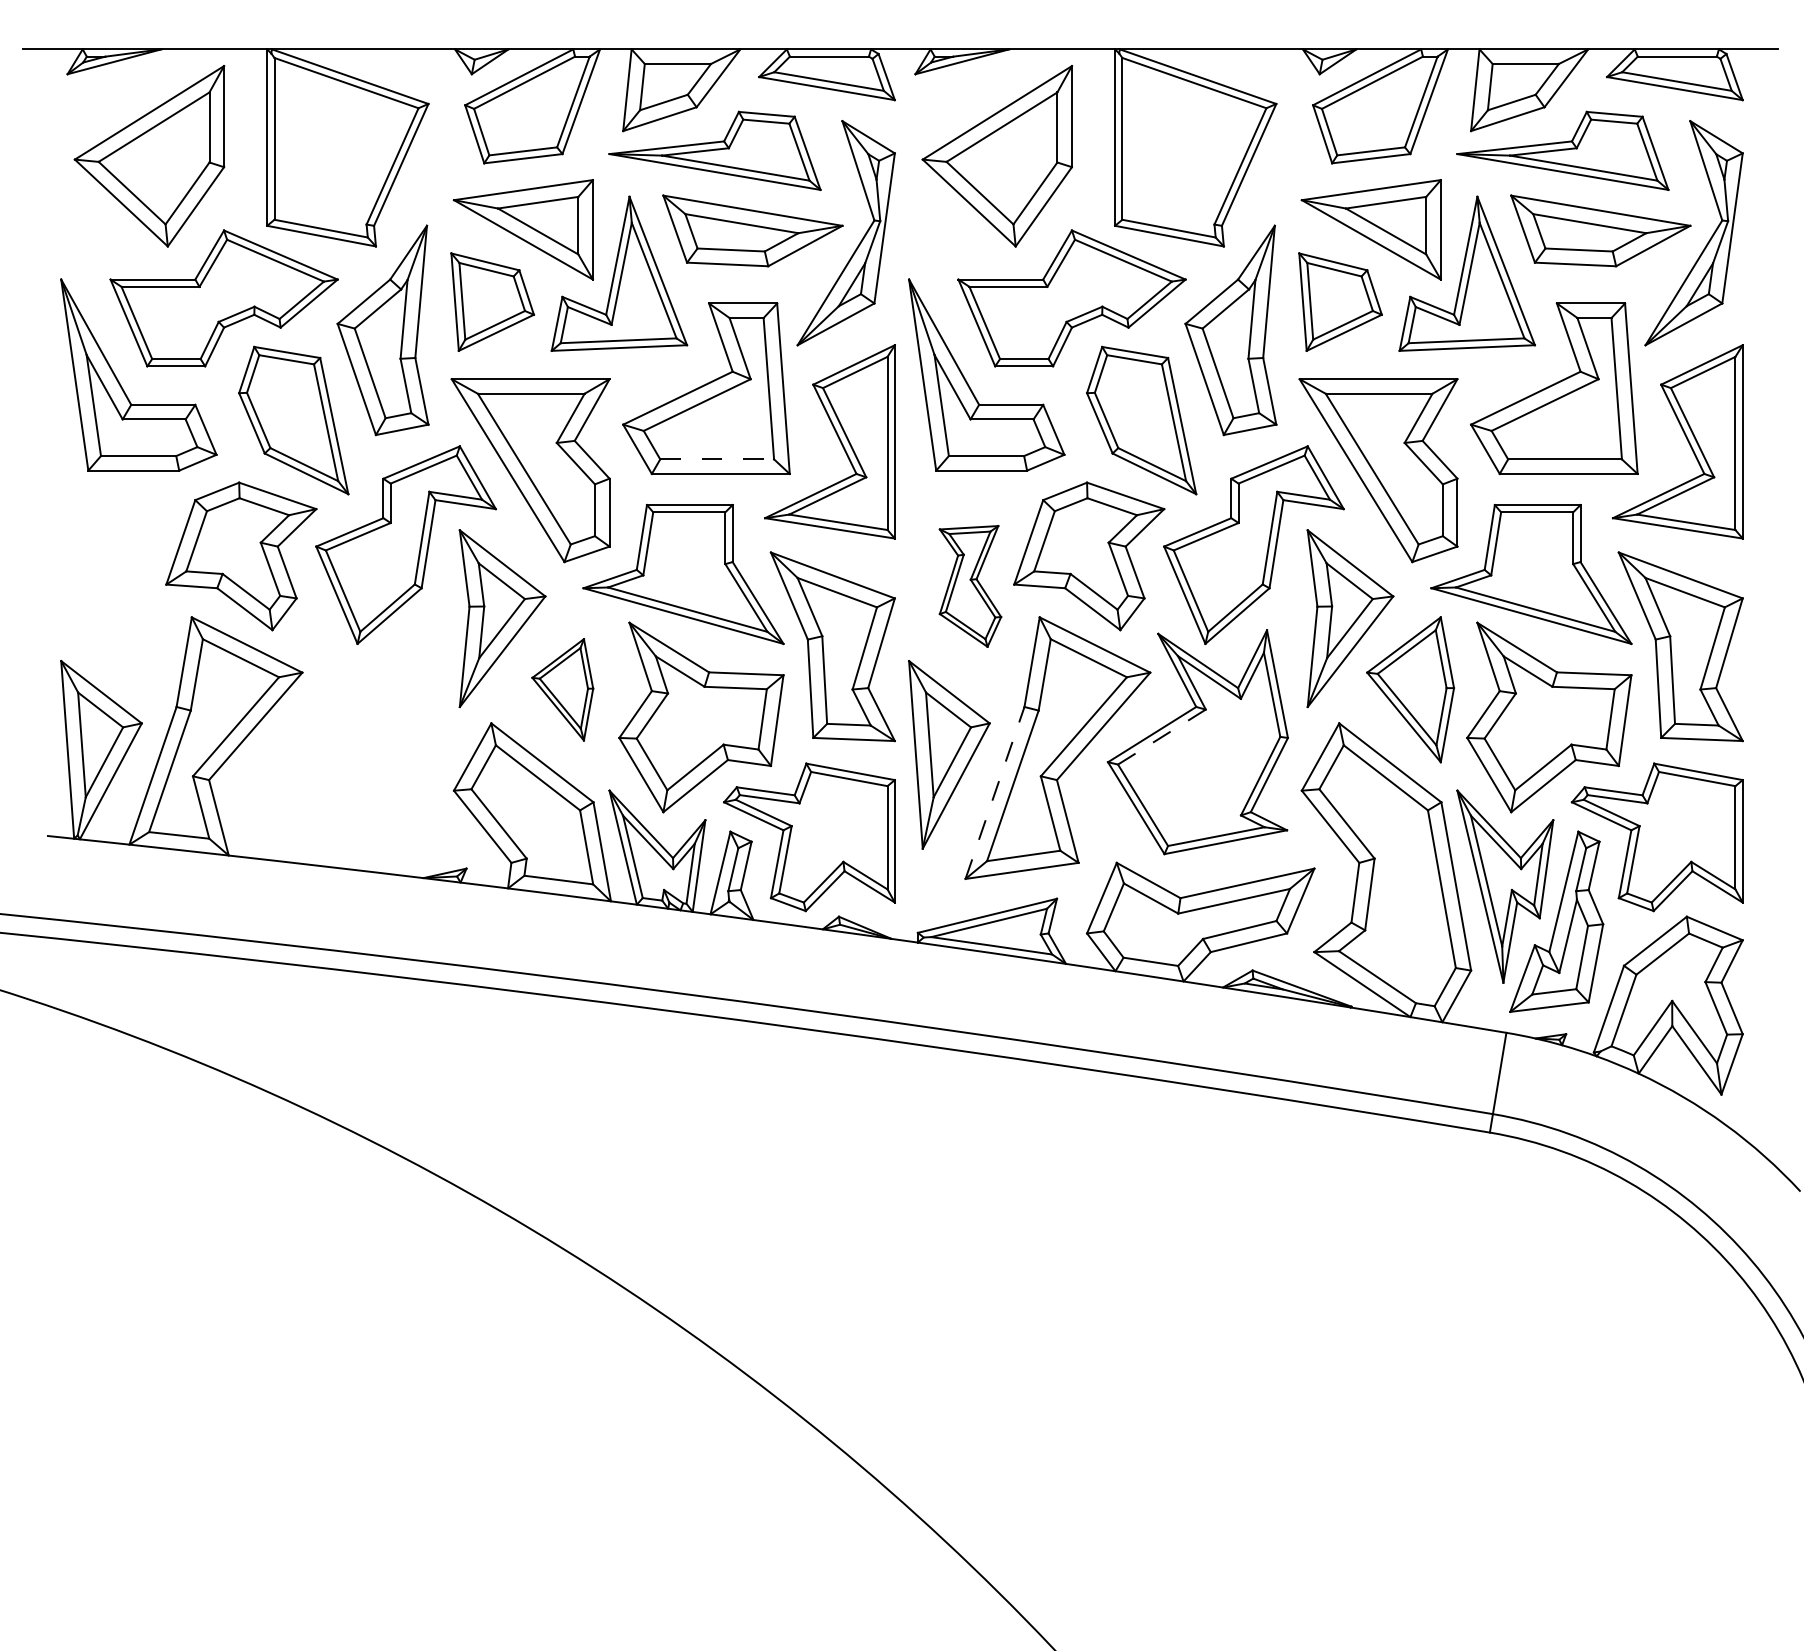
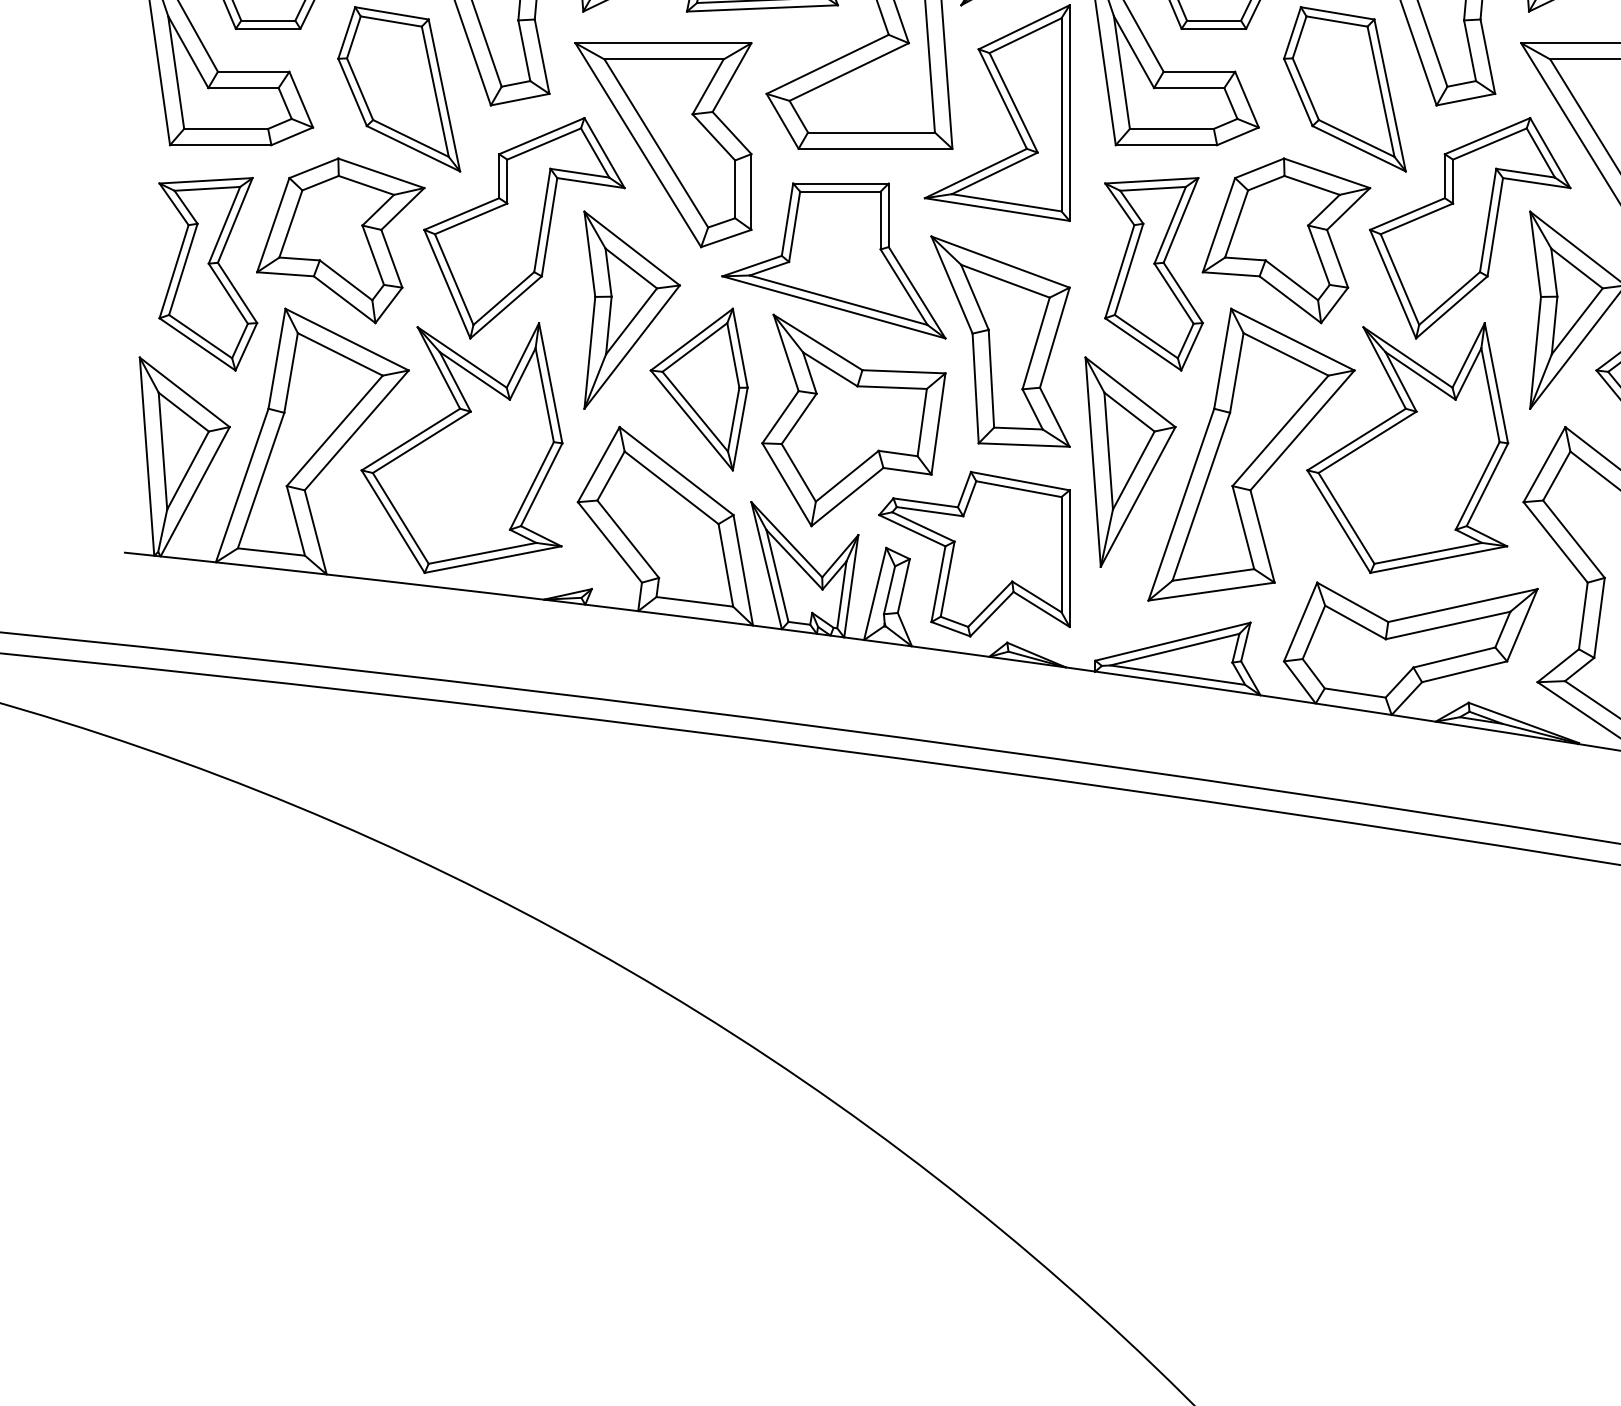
line: (717, 459) -> (871, 132), dashed -> solid
part: (122, 586) -> (208, 274), added
part: (970, 586) -> (1154, 274), size x1.43
part: (562, 689) -> (698, 389), size x1.43
line: (1161, 737) -> (1367, 442), dashed -> solid
part: (350, 742) -> (462, 448), added
line: (995, 792) -> (1181, 504), dashed -> solid

